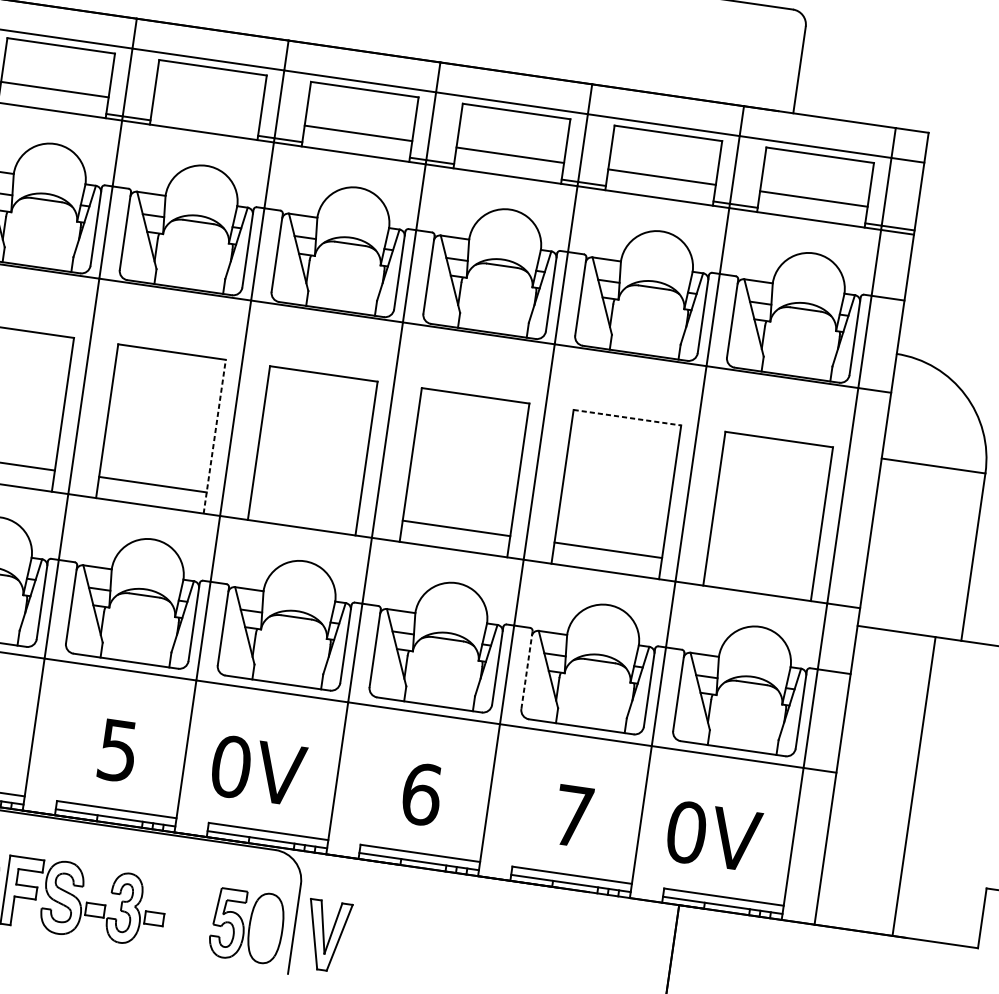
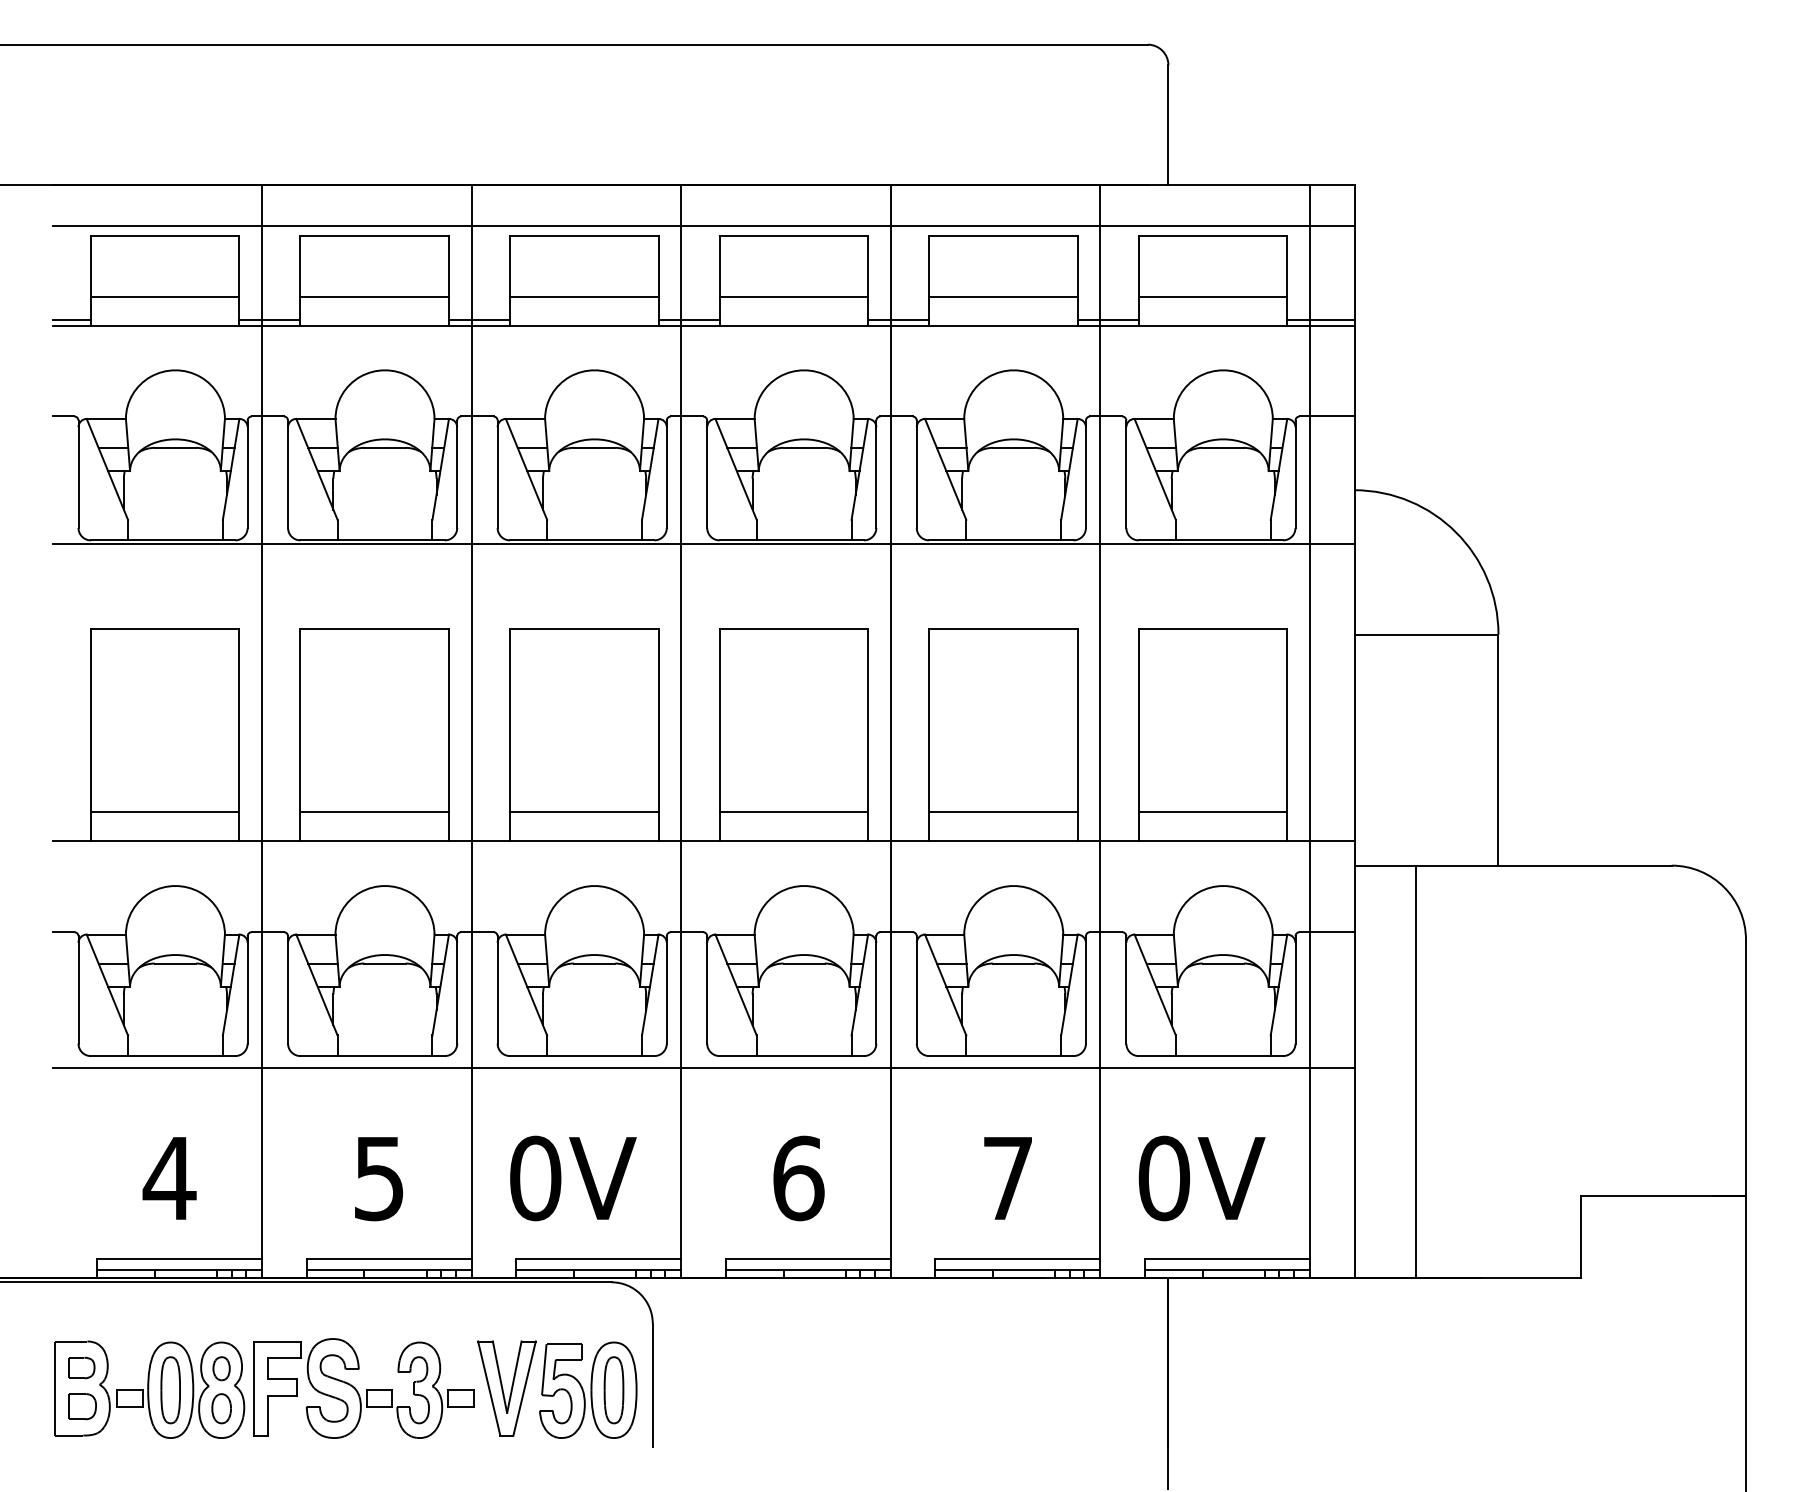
line: (206, 111) -> (374, 296), added
line: (627, 417) -> (1003, 628), dashed -> solid
line: (214, 436) -> (448, 734), dashed -> solid
line: (304, 506) -> (584, 812), added
line: (759, 572) -> (1212, 812), added
line: (526, 669) -> (916, 989), dashed -> solid
line: (913, 786) -> (1415, 1071), moved
part: (265, 928) -> (613, 1390), added
part: (326, 935) -> (506, 1388), moved

